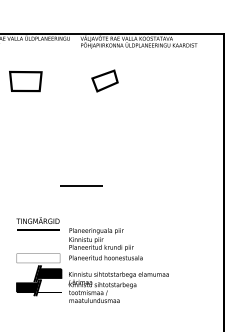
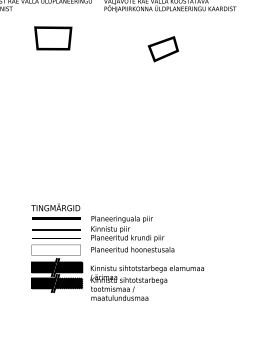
part: (104, 80) -> (162, 48), moved
part: (25, 81) -> (52, 38), moved
line: (81, 185) -> (56, 228), moved
hatch: (27, 273) -> (43, 267), added
hatch: (49, 287) -> (68, 283), added

